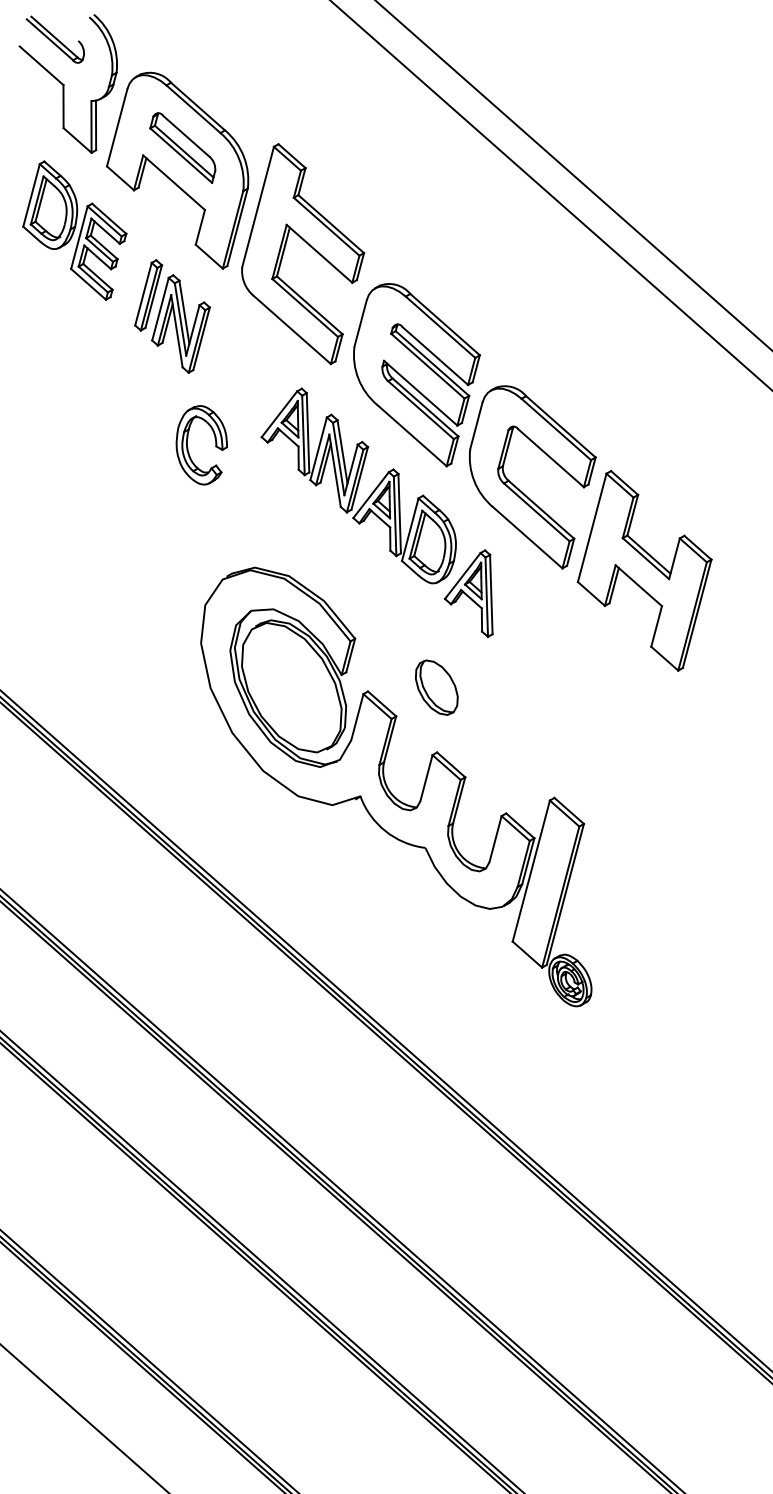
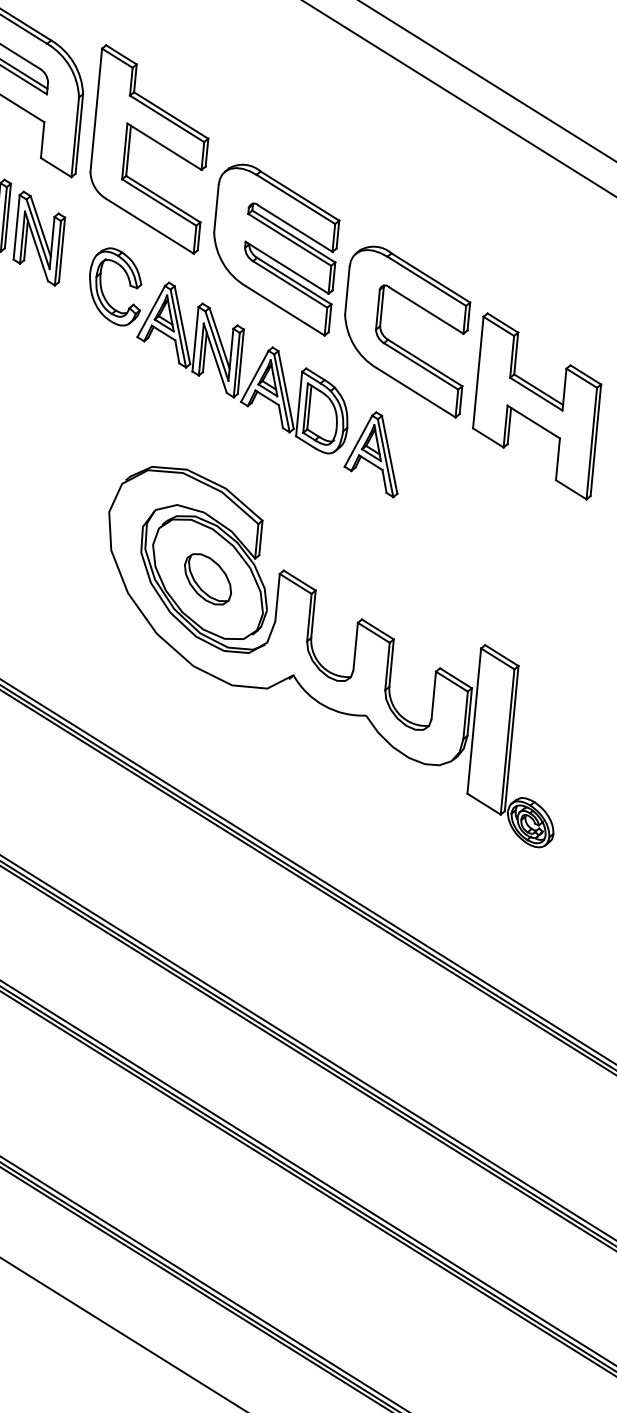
part: (188, 447) -> (103, 291), moved
part: (436, 687) -> (207, 579), moved

